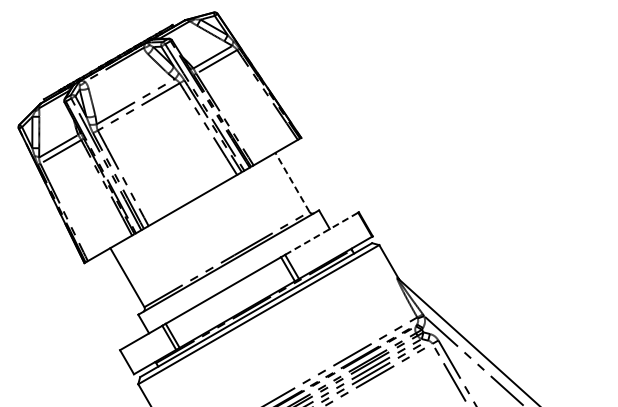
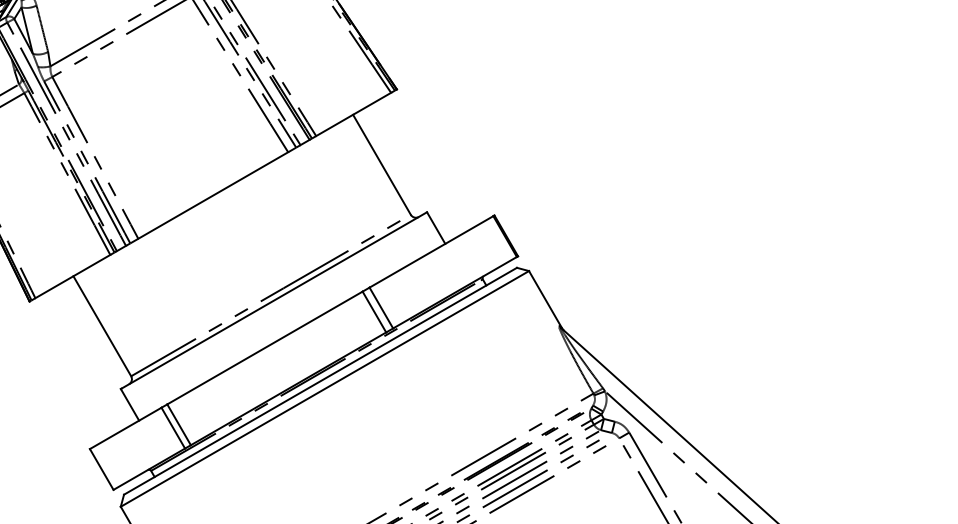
line: (292, 181) -> (382, 163), dashed -> solid
line: (322, 233) -> (432, 251), dashed -> solid

